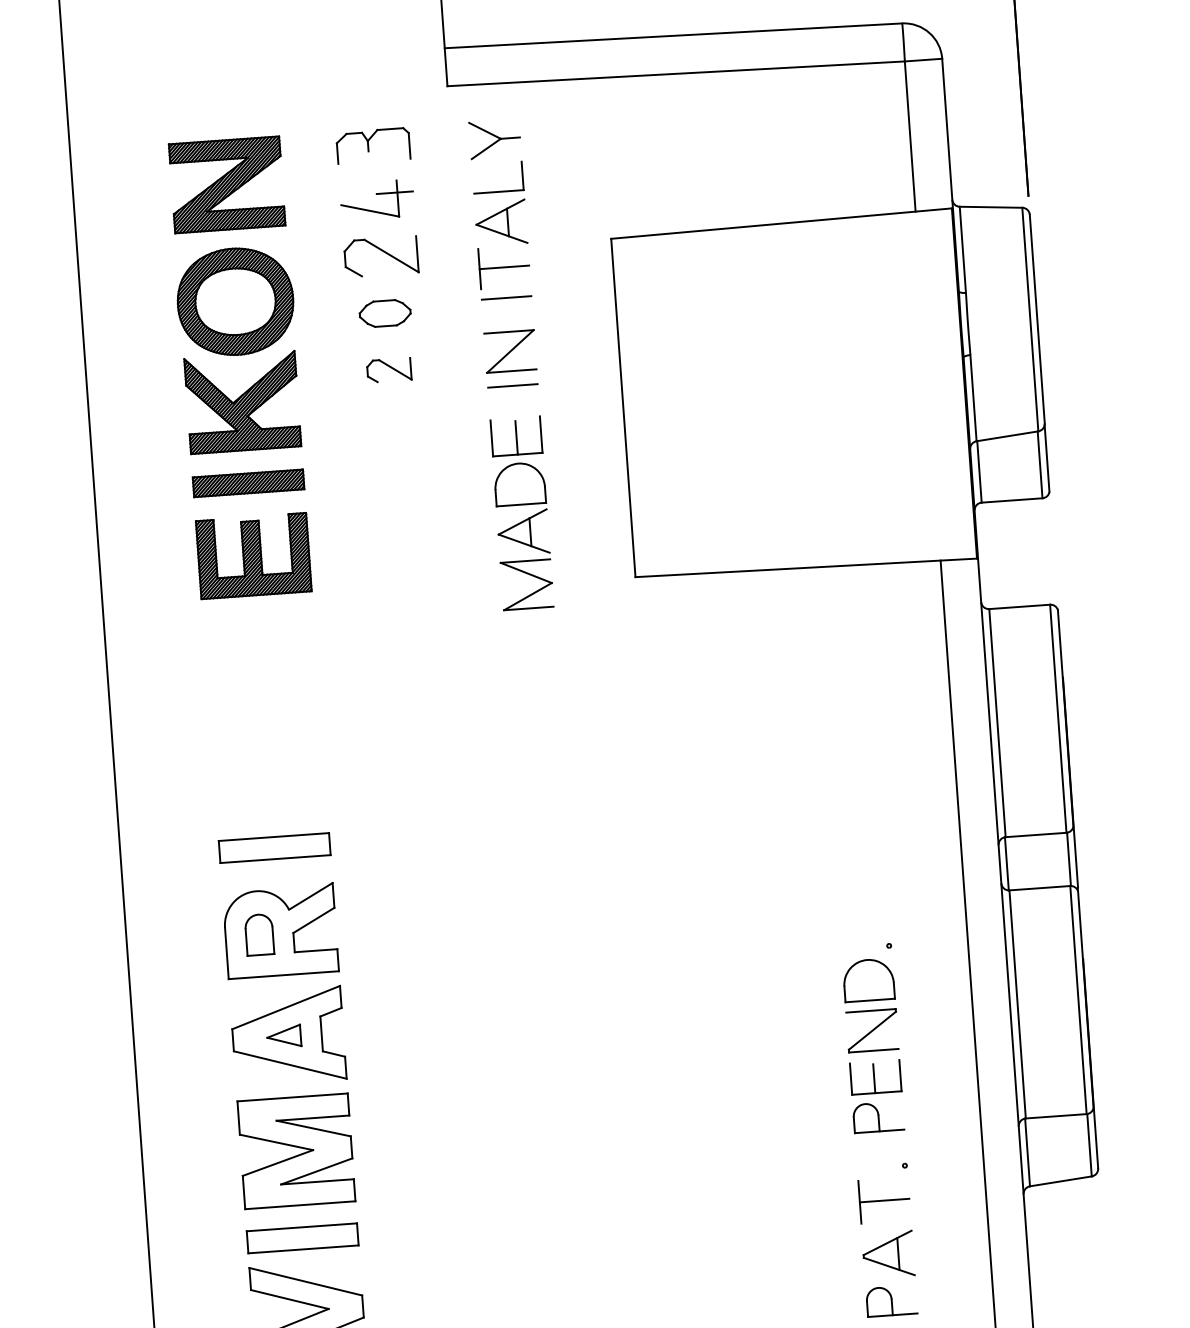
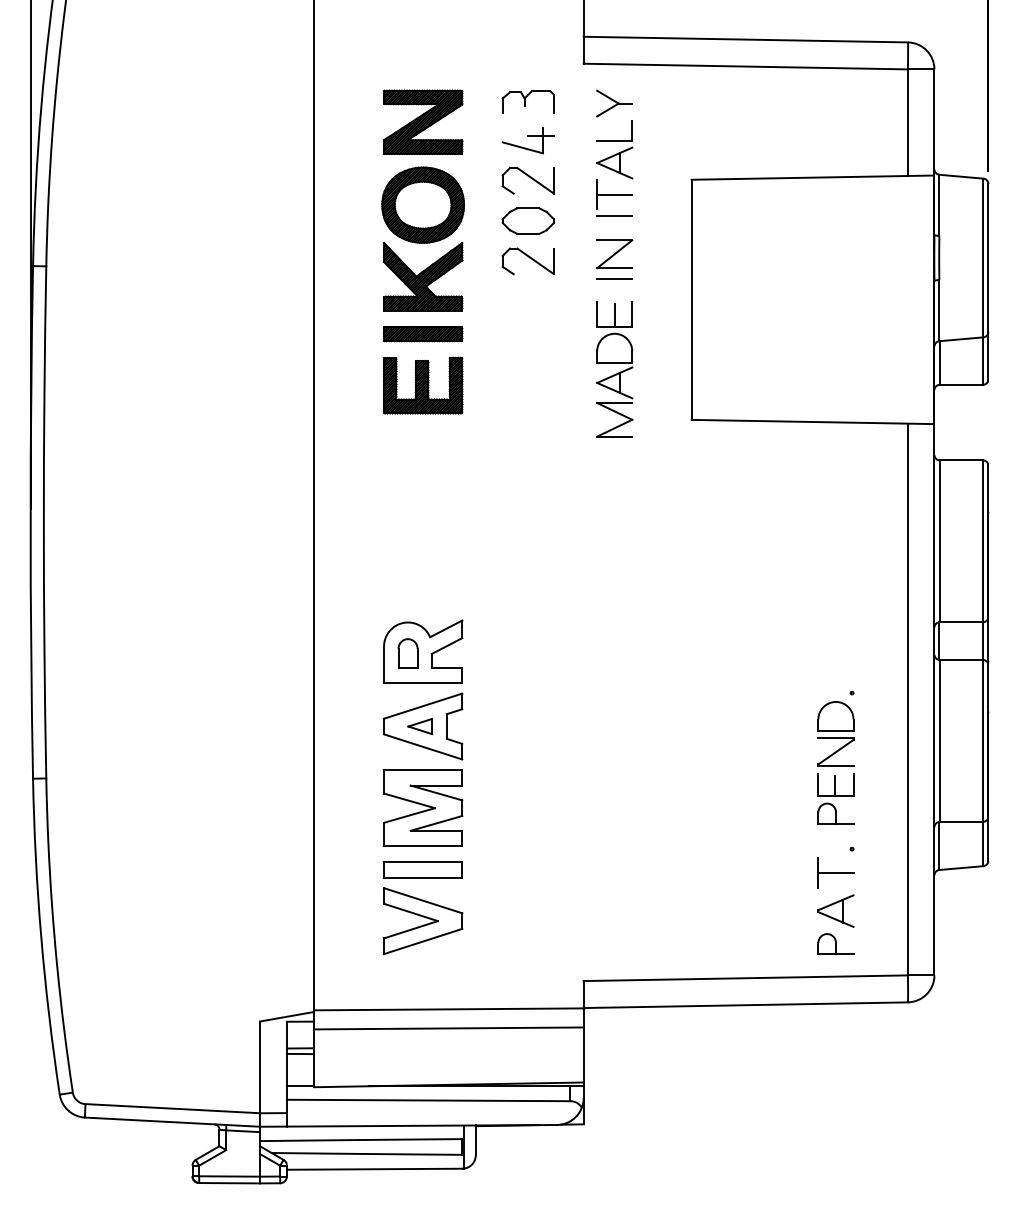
part: (384, 312) -> (527, 220), size x1.43
part: (388, 370) -> (527, 261), size x1.67
part: (273, 847) -> (422, 592), removed

